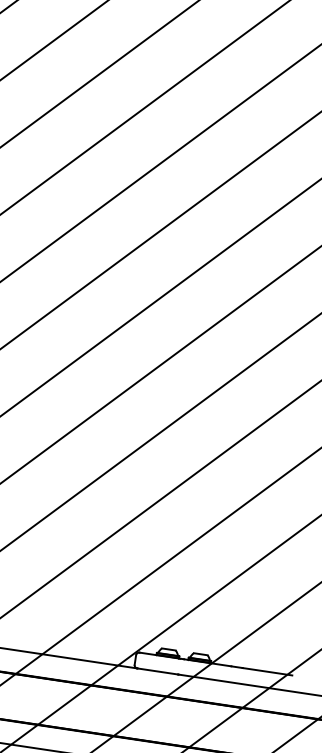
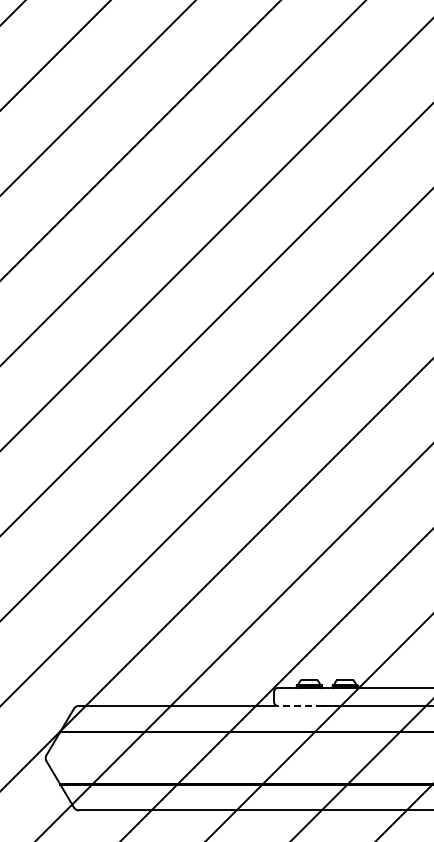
line: (157, 671) -> (300, 705), solid -> dashed

